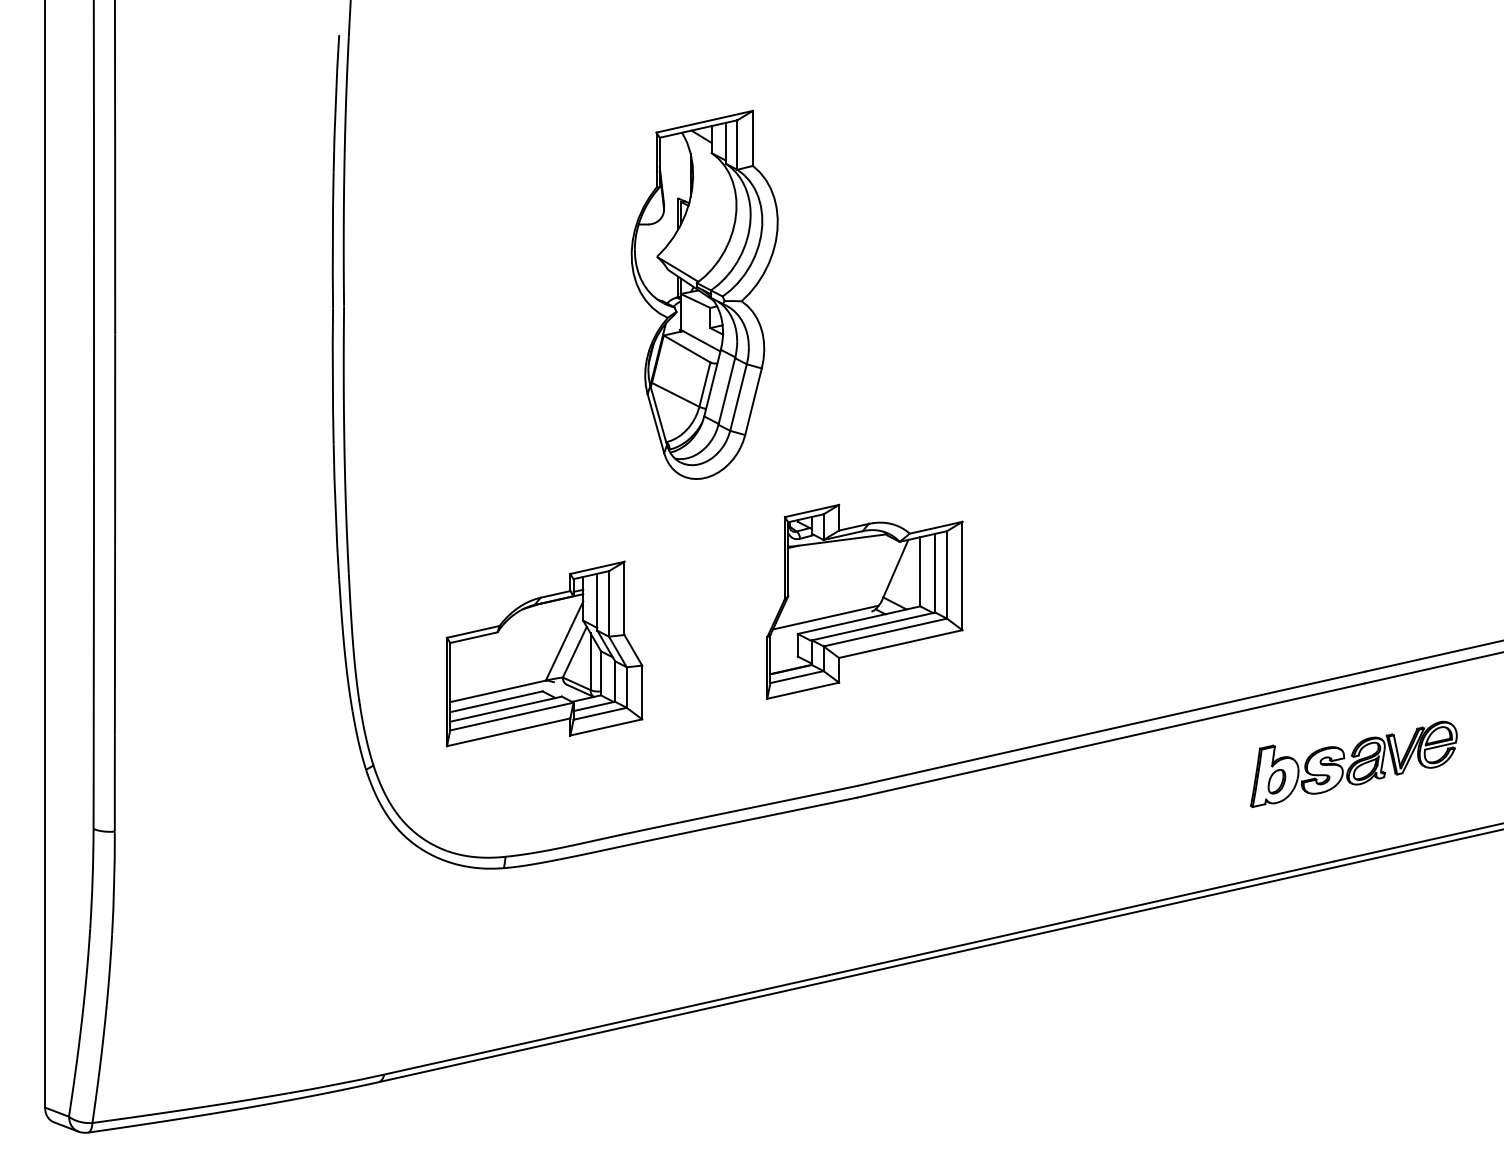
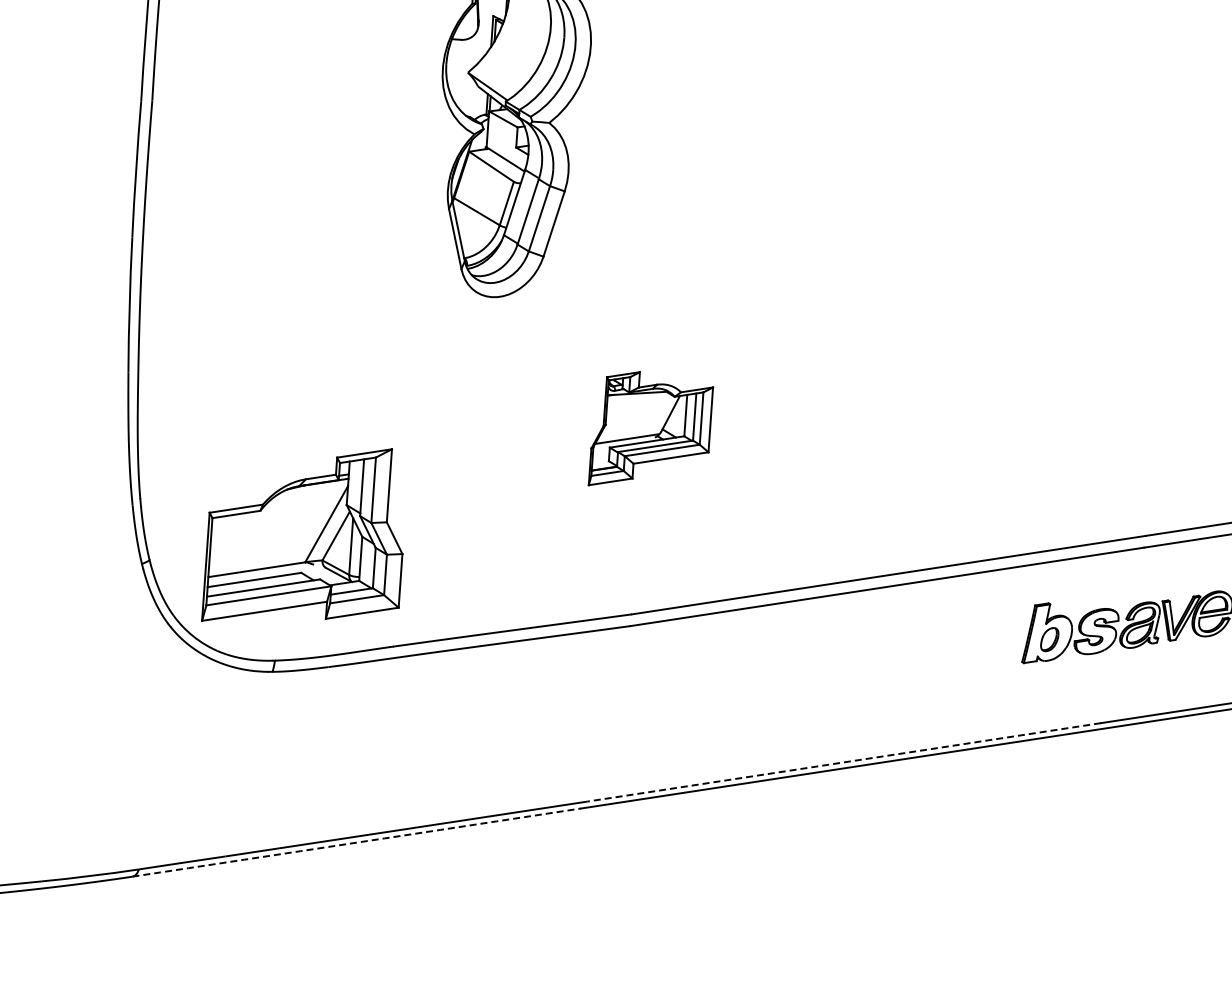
part: (864, 601) -> (650, 431), size x0.6
part: (544, 653) -> (305, 535), moved
line: (1080, 918) -> (844, 762), solid -> dashed
arc: (599, 1032) -> (356, 842), solid -> dashed

